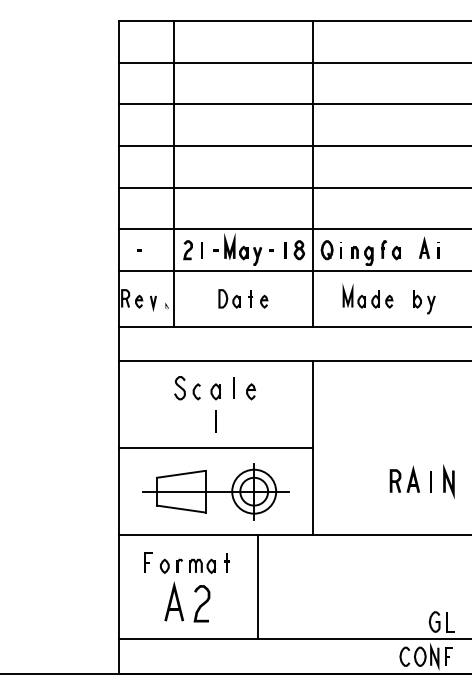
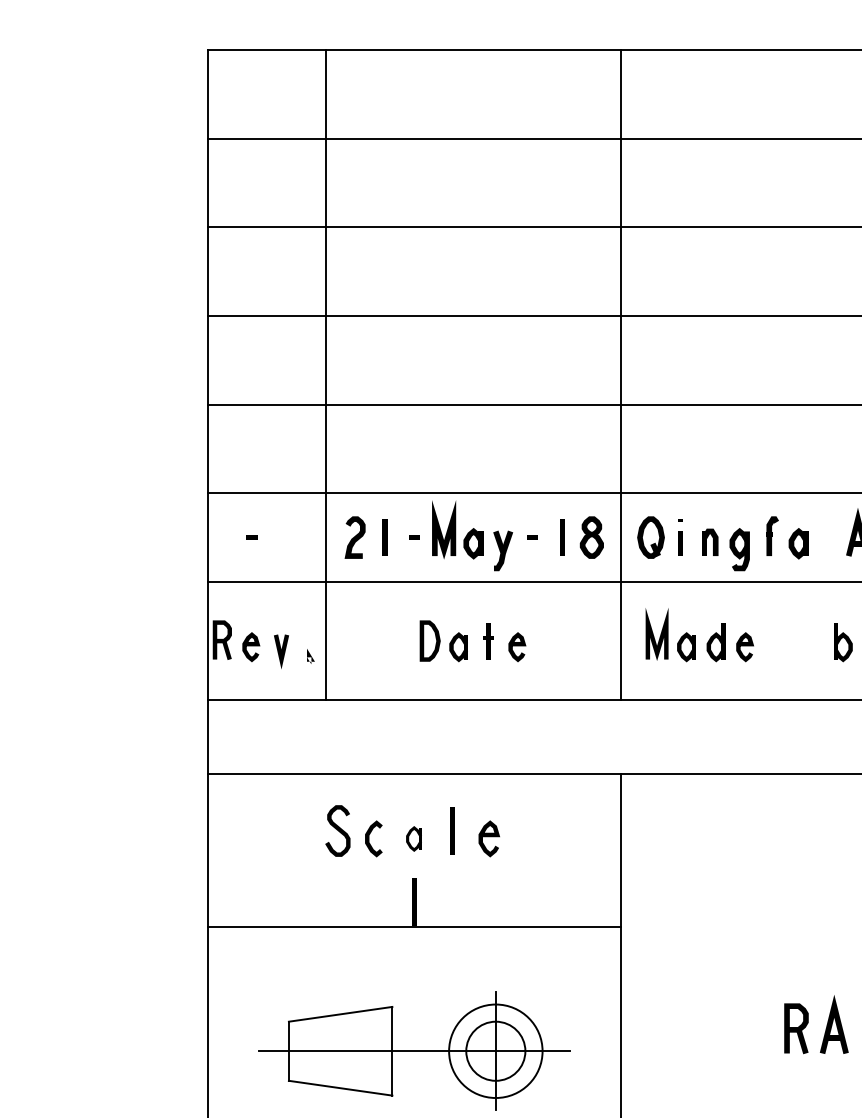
part: (367, 295) -> (698, 633), moved
part: (215, 391) -> (413, 838), size x0.7
line: (215, 448) -> (413, 927), moved

